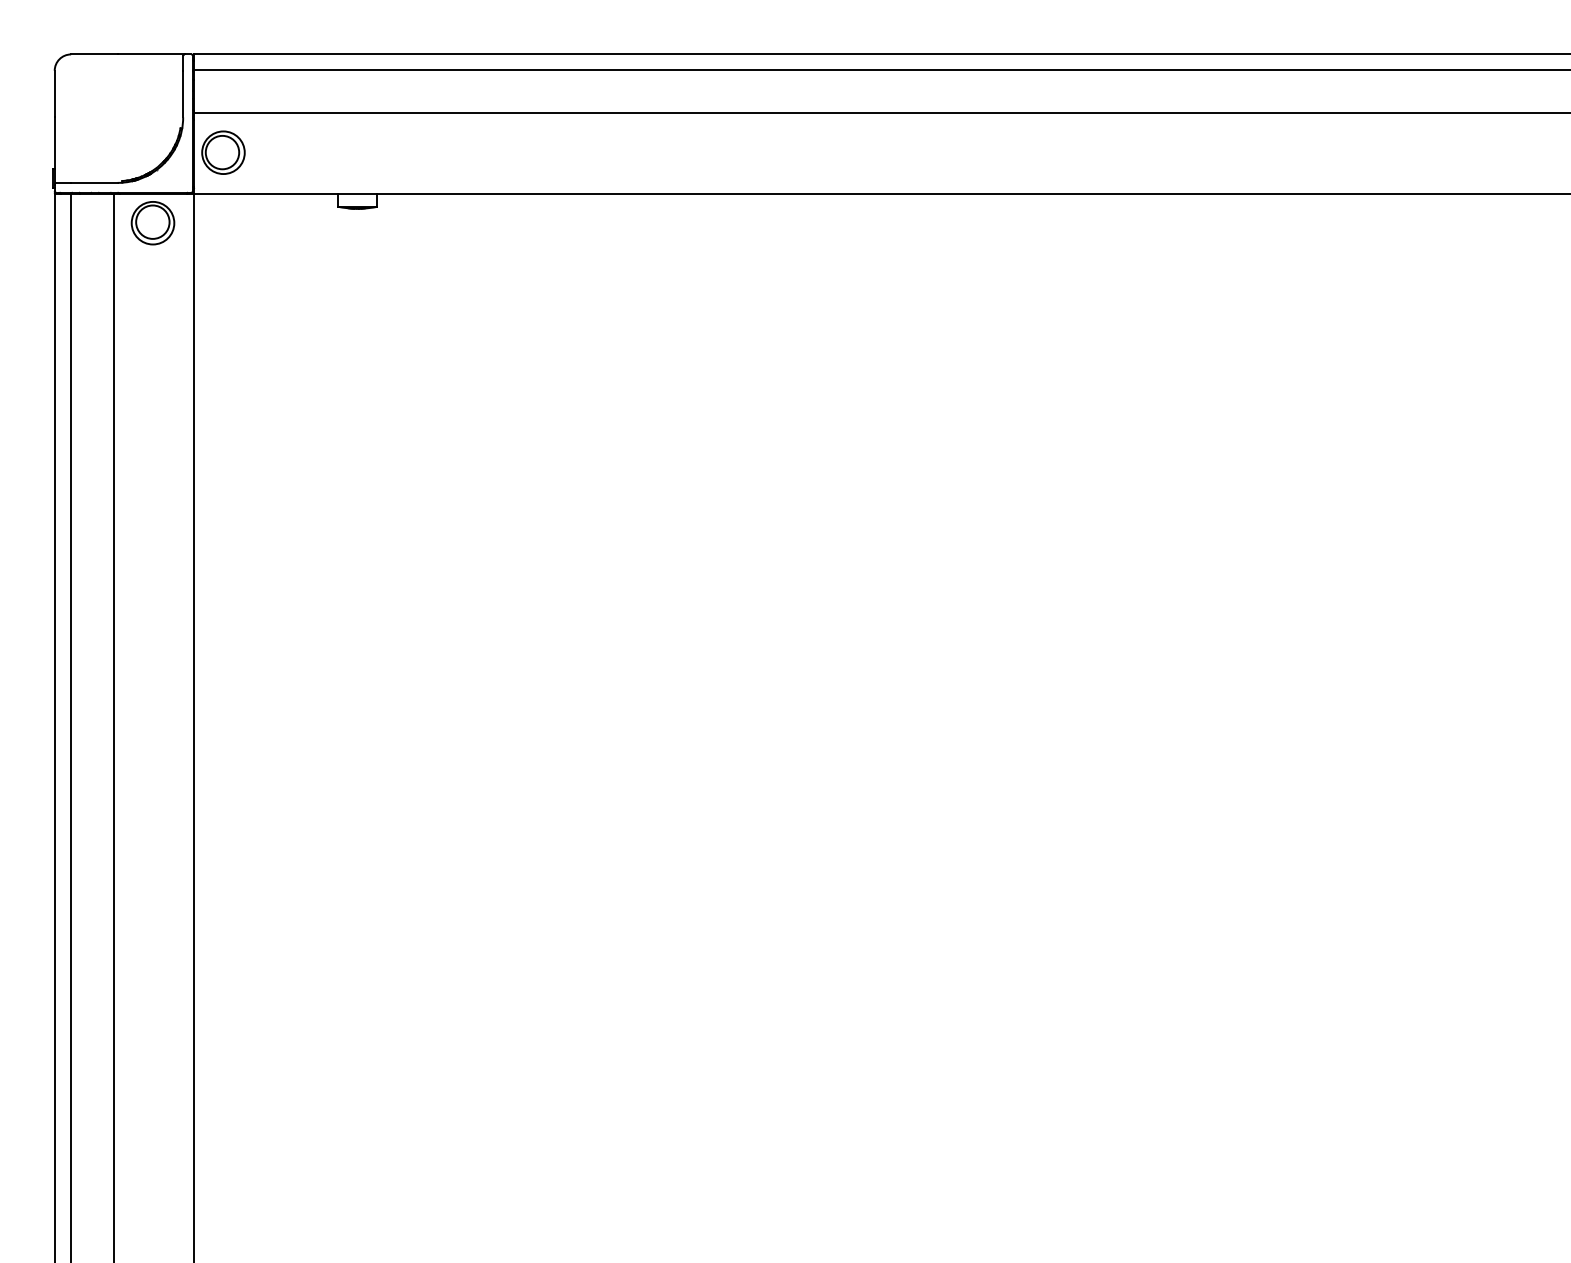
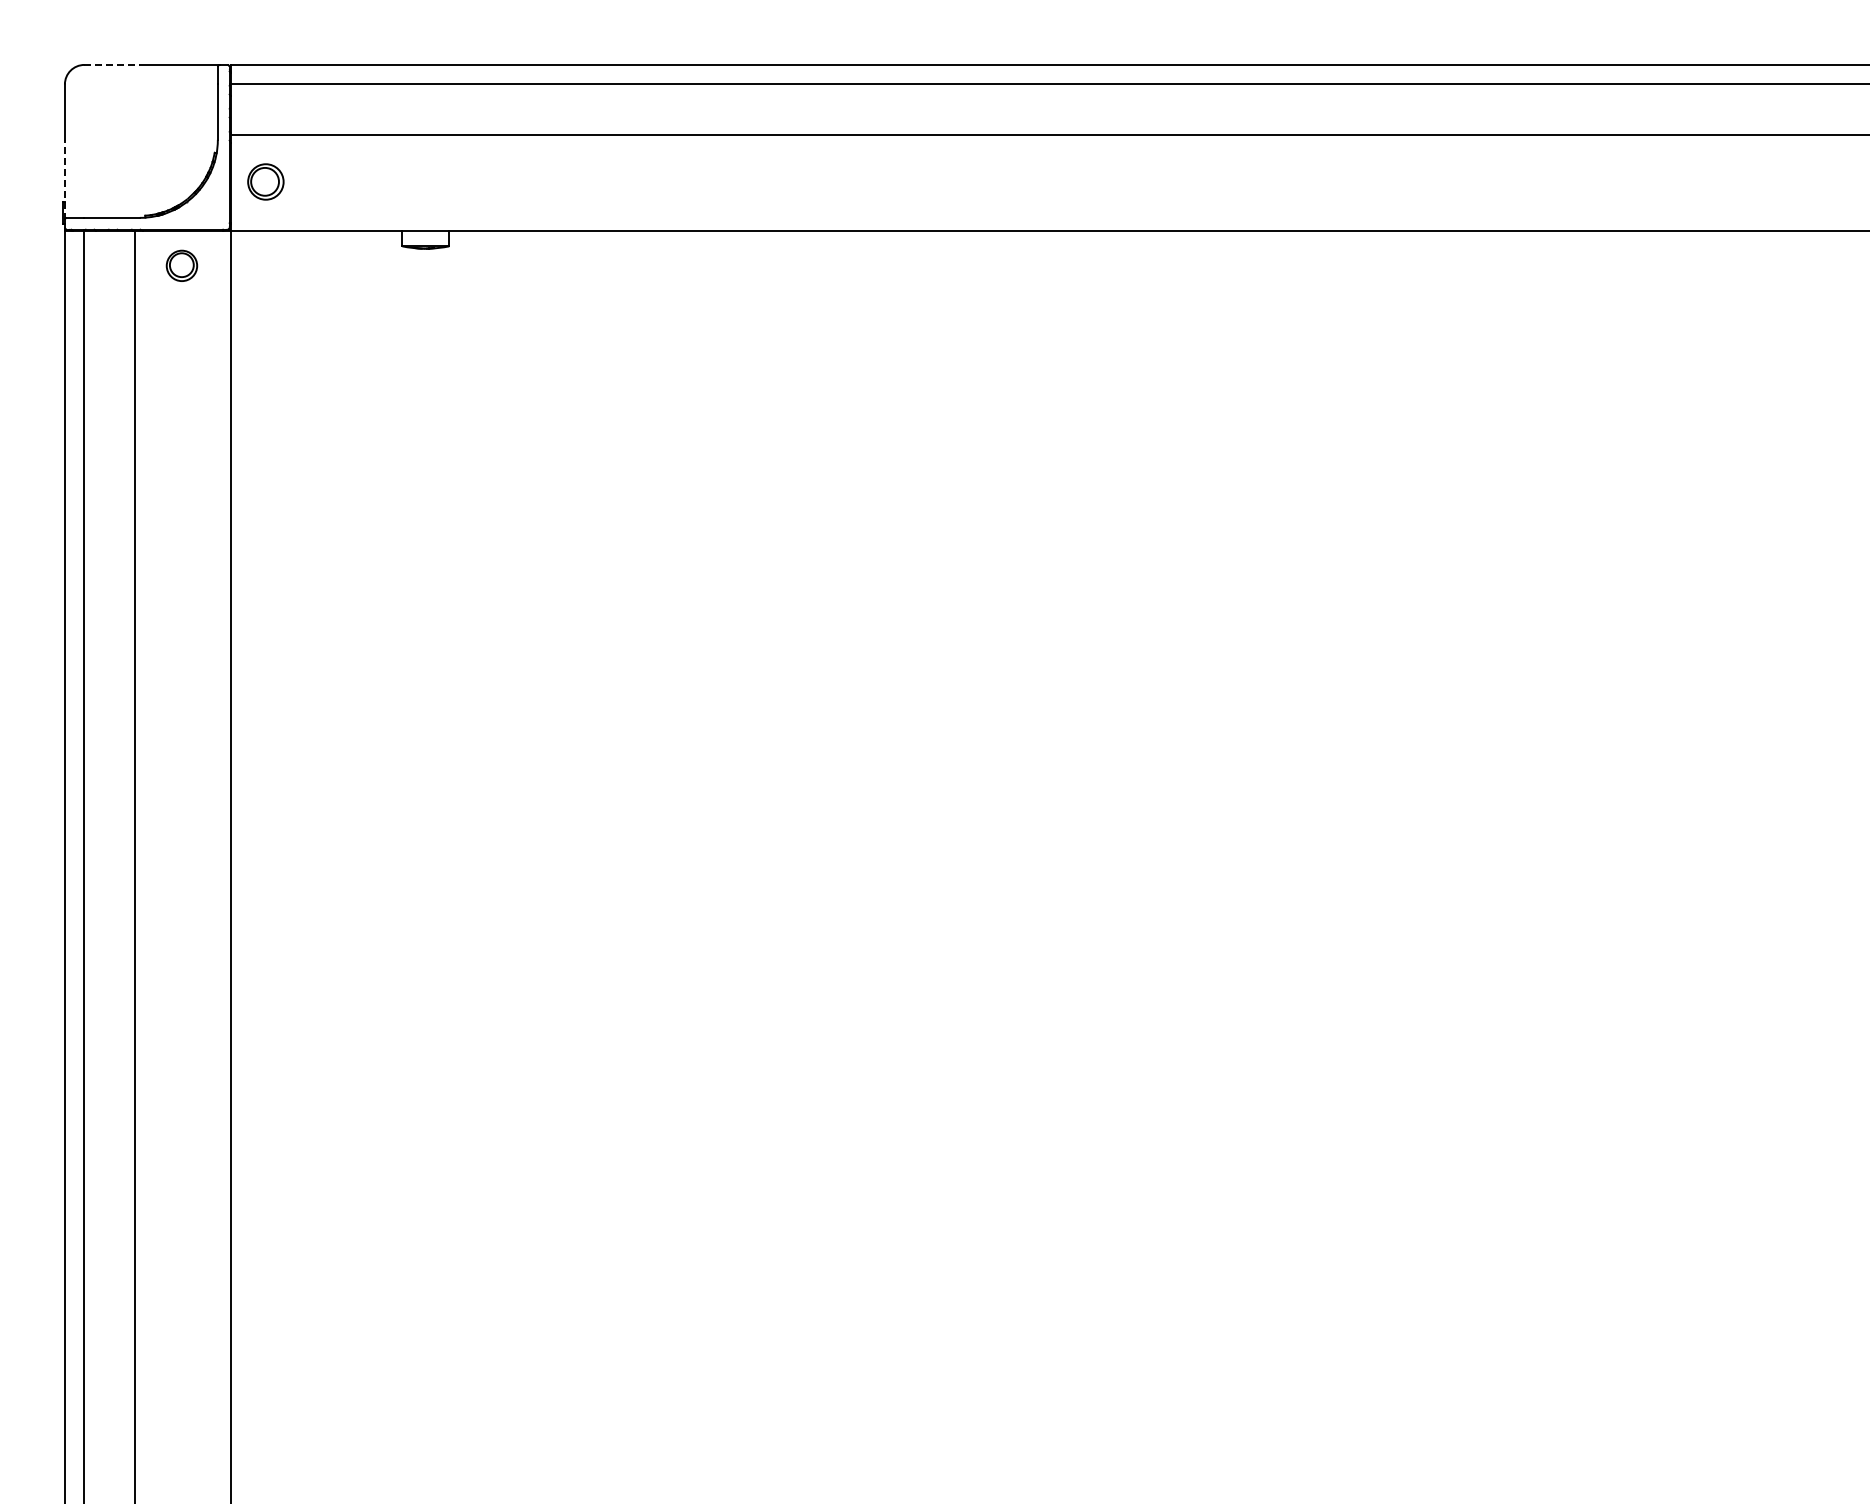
line: (94, 54) -> (112, 64), solid -> dashed
line: (54, 150) -> (64, 179), solid -> dashed
part: (223, 152) -> (265, 181), size x0.7
part: (152, 222) -> (181, 265), size x0.6

